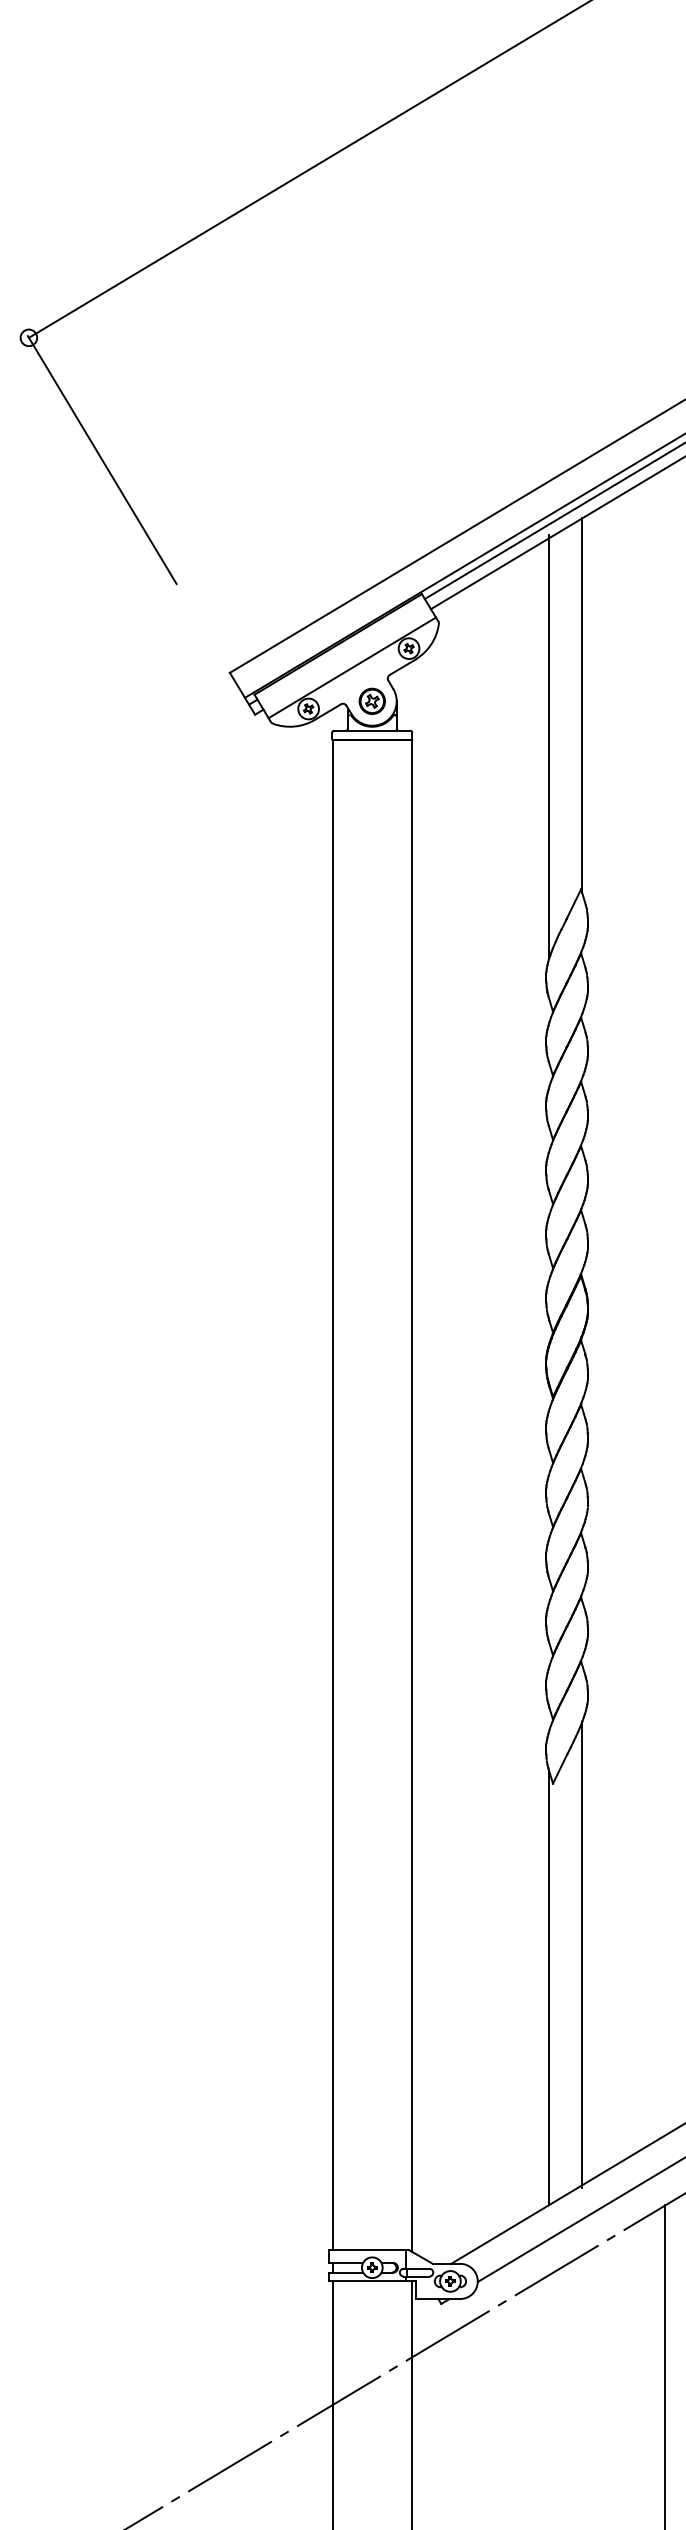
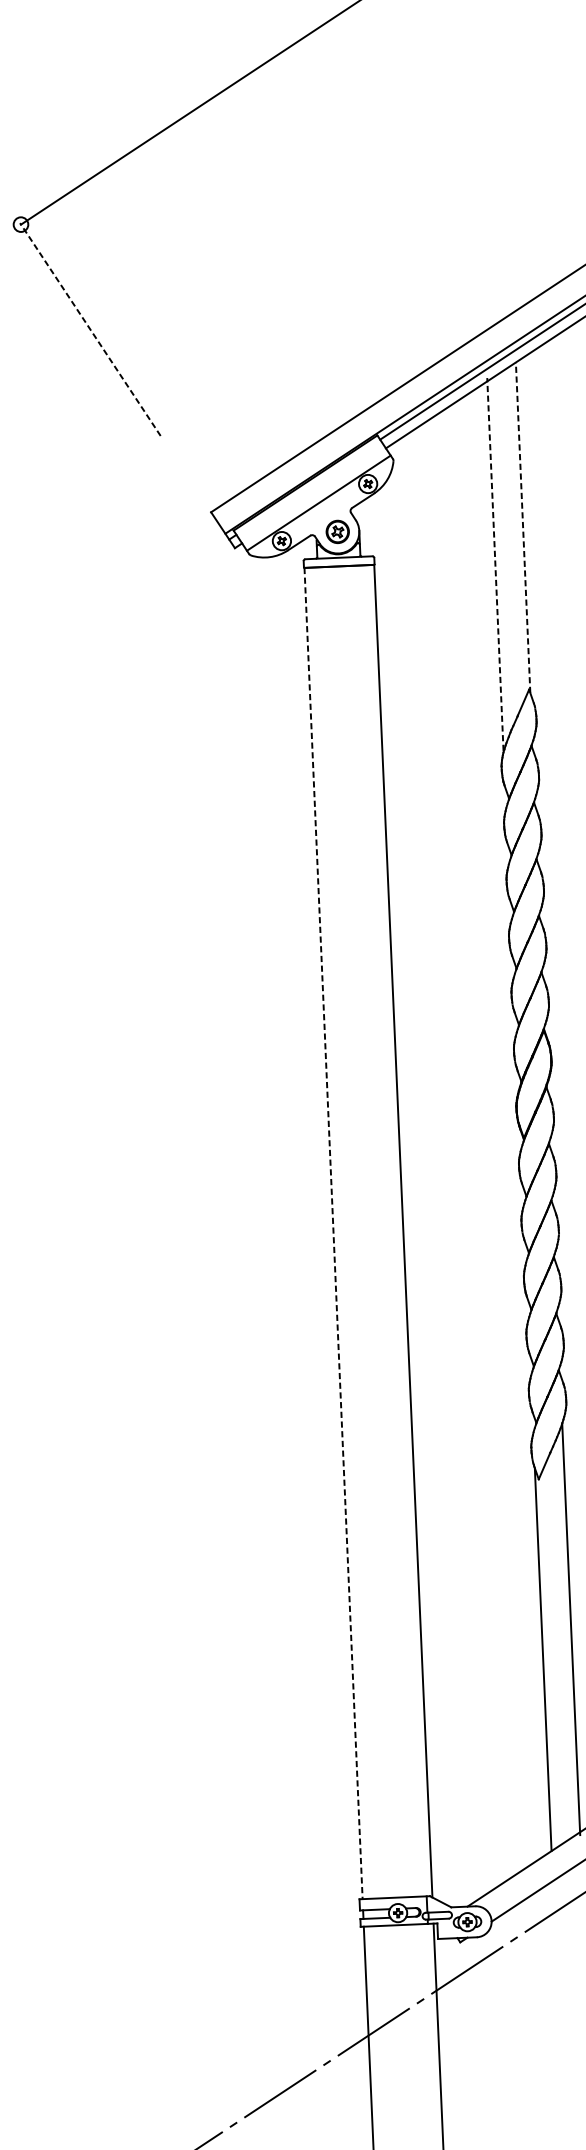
line: (102, 460) -> (90, 329), solid -> dashed
line: (582, 705) -> (523, 527), solid -> dashed
line: (549, 745) -> (495, 564), solid -> dashed
line: (332, 1495) -> (333, 1233), solid -> dashed

